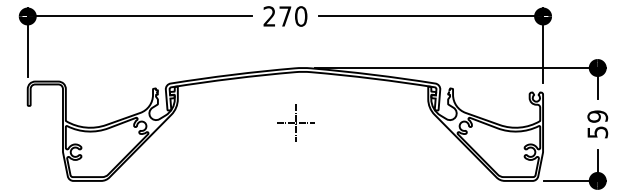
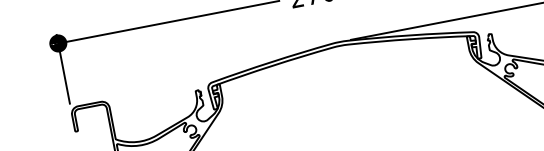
part: (295, 122) -> (342, 97), removed

